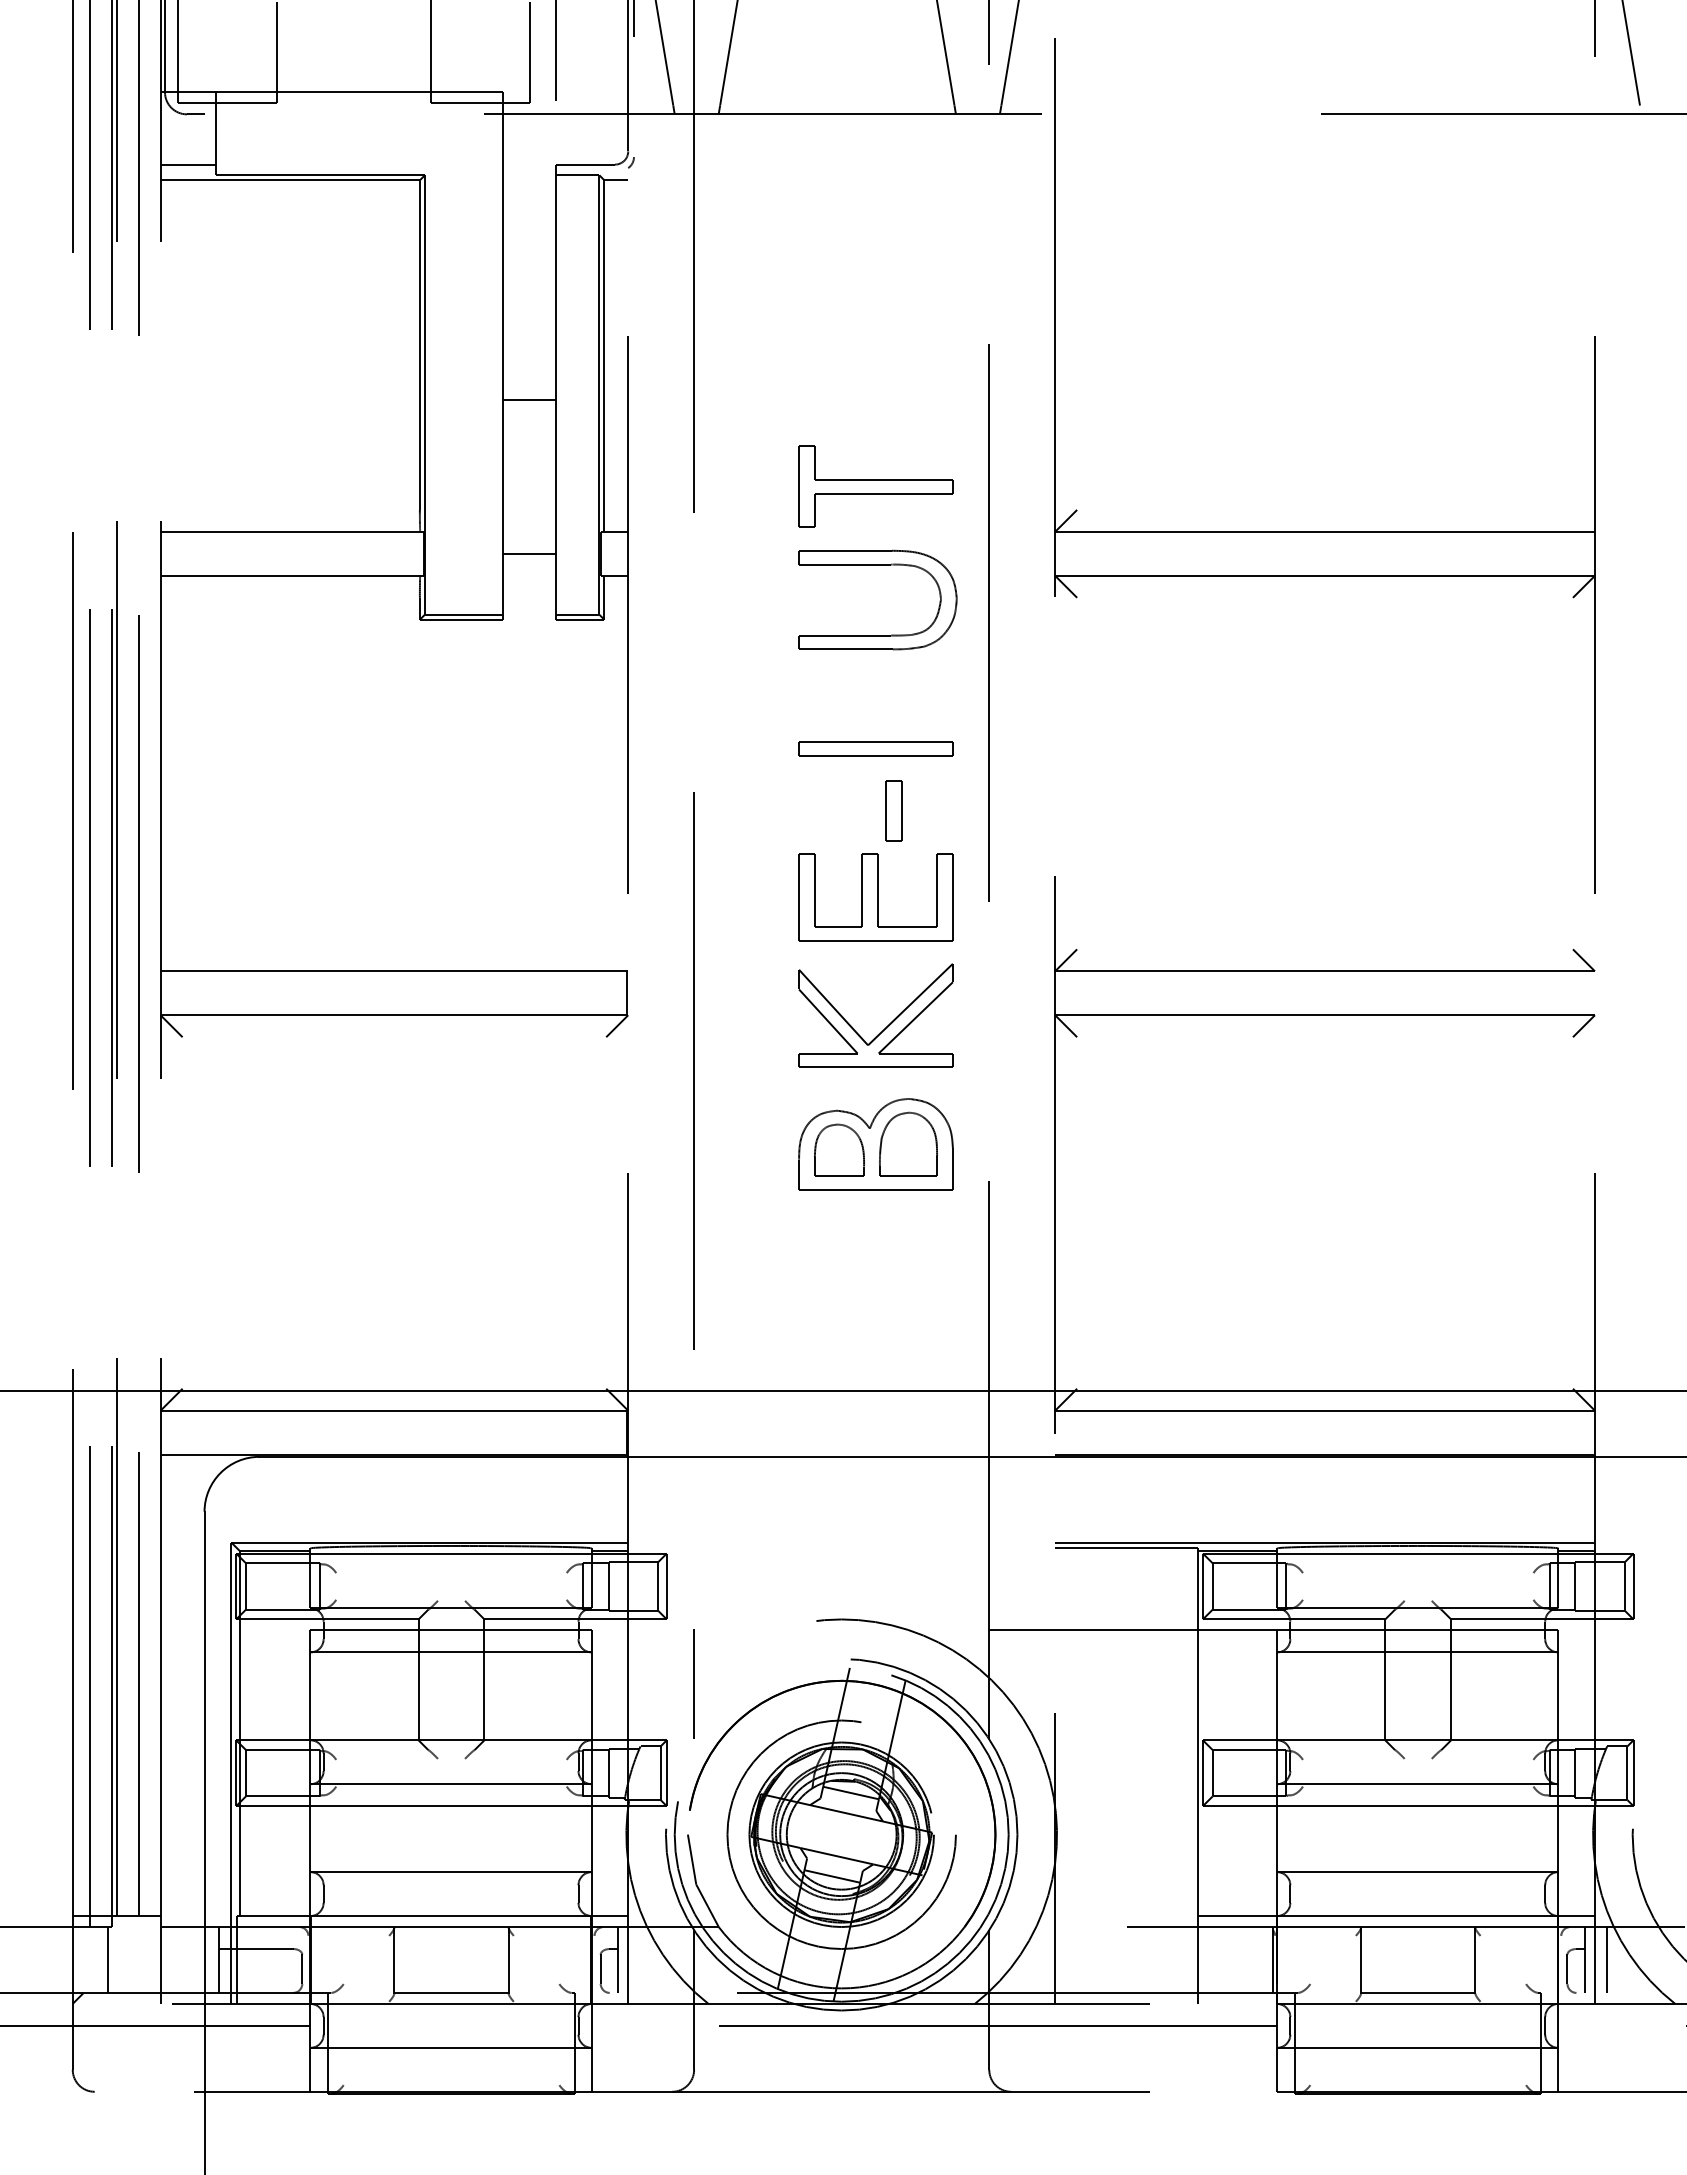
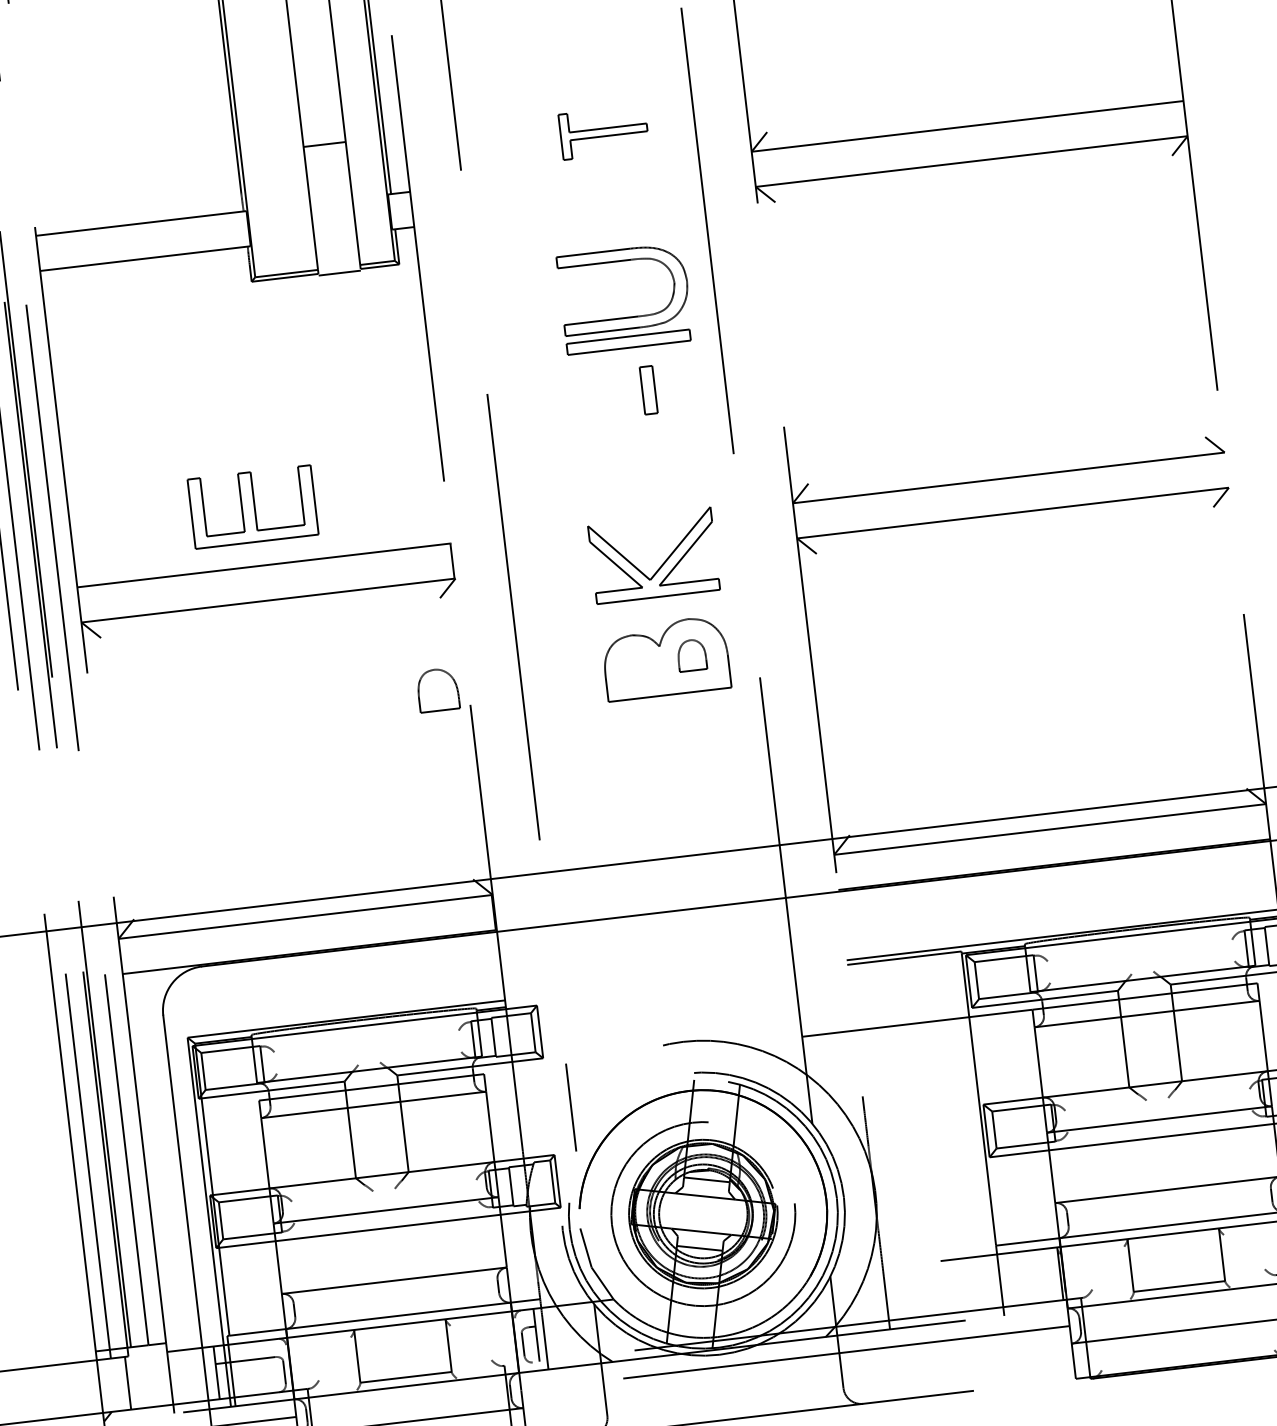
line: (529, 400) -> (324, 144), moved
part: (875, 486) -> (603, 132), size x0.7
line: (529, 553) -> (339, 272), moved
part: (877, 565) -> (620, 261), moved
part: (875, 897) -> (252, 506), moved
part: (908, 1143) -> (691, 654), size x0.6
part: (839, 1149) -> (438, 689), moved

